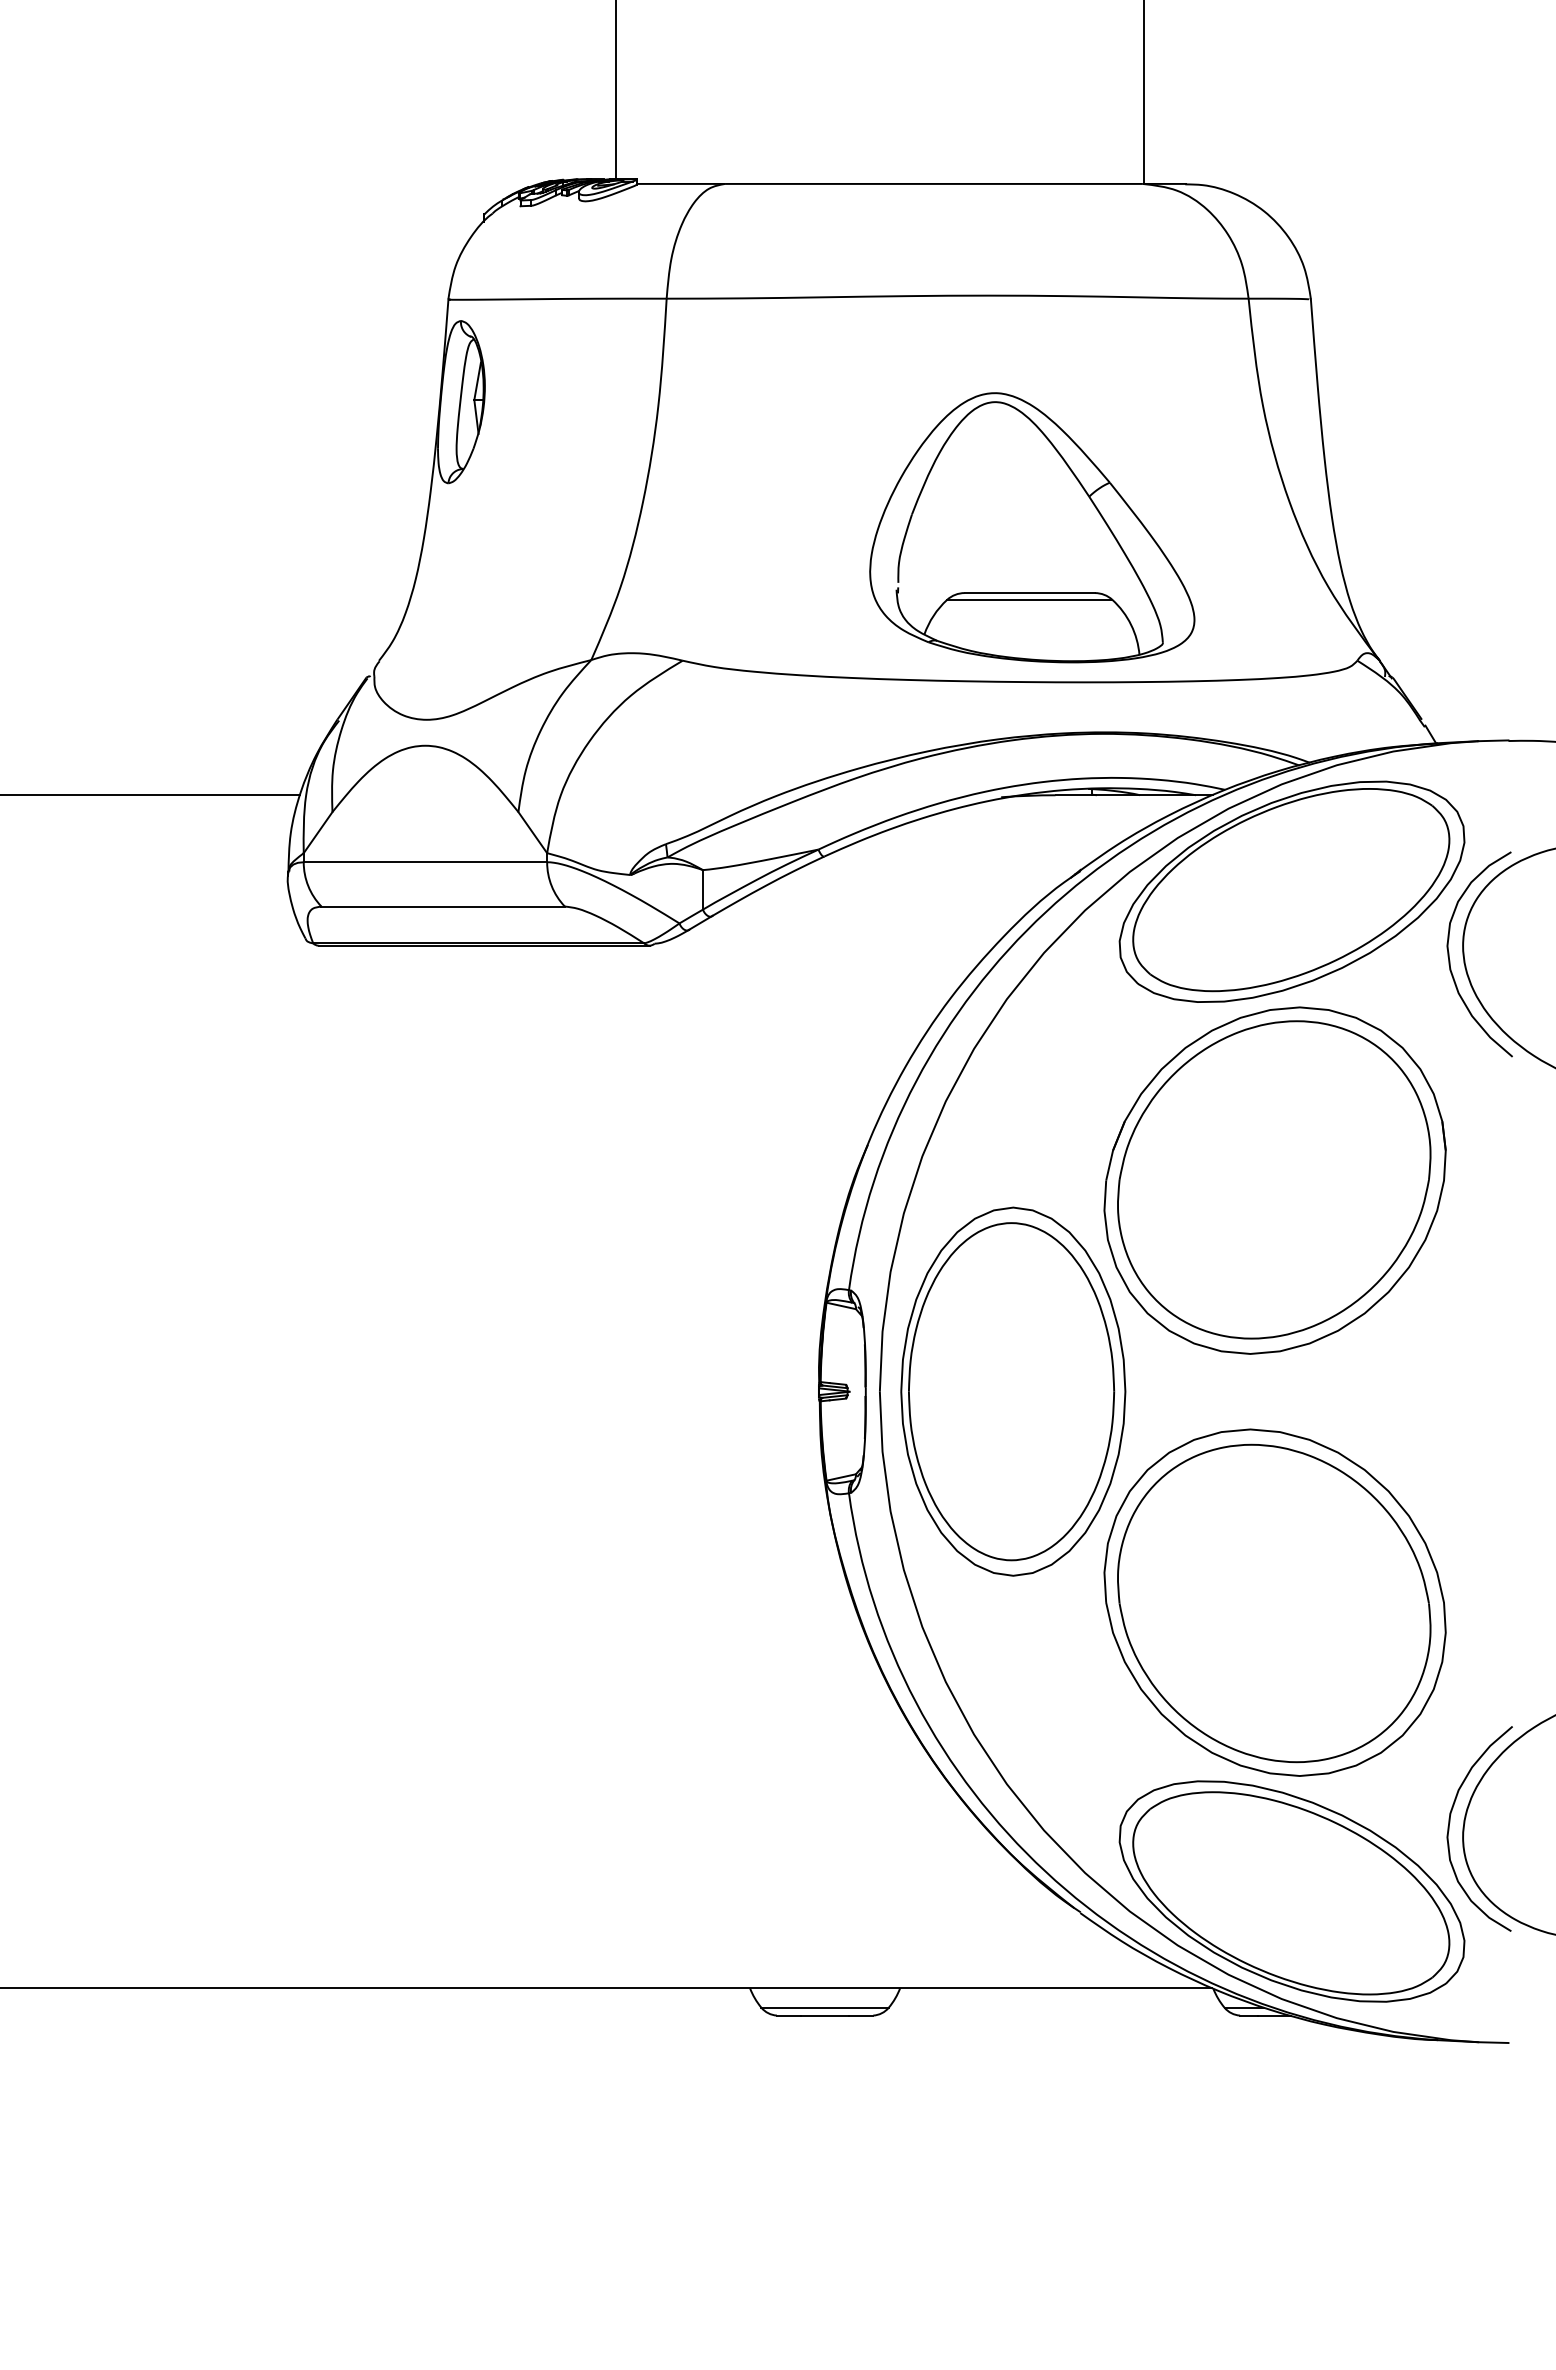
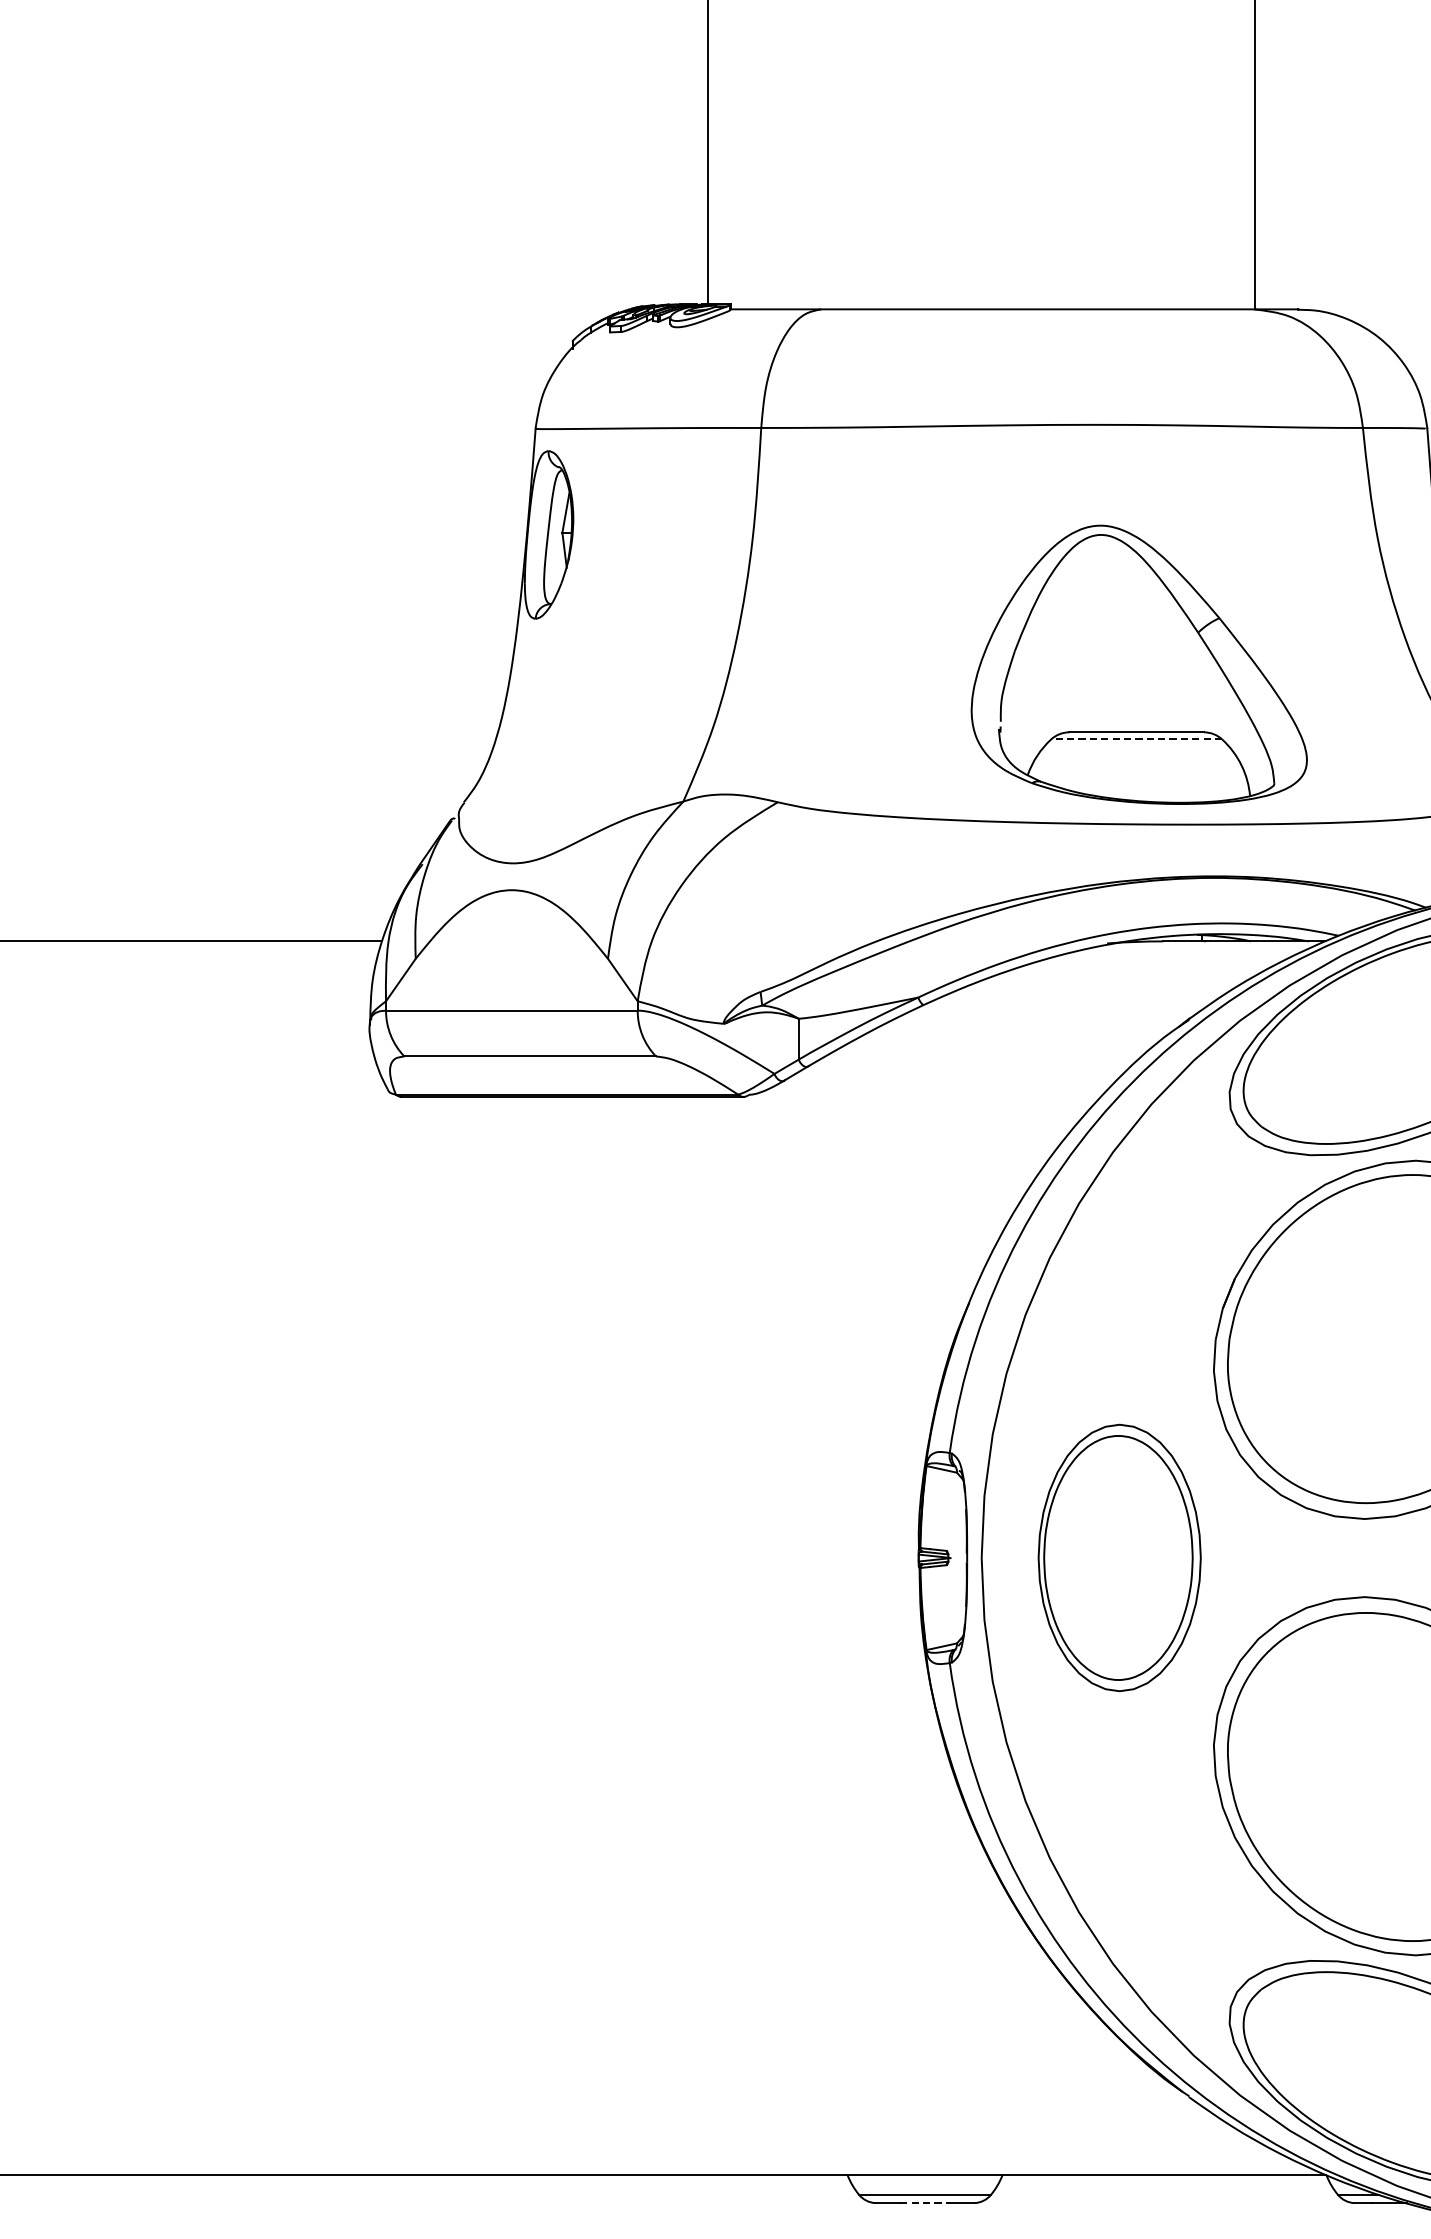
line: (1029, 599) -> (1136, 738), solid -> dashed
part: (1013, 1391) -> (1119, 1557), size x0.7
line: (825, 2015) -> (925, 2202), solid -> dashed

